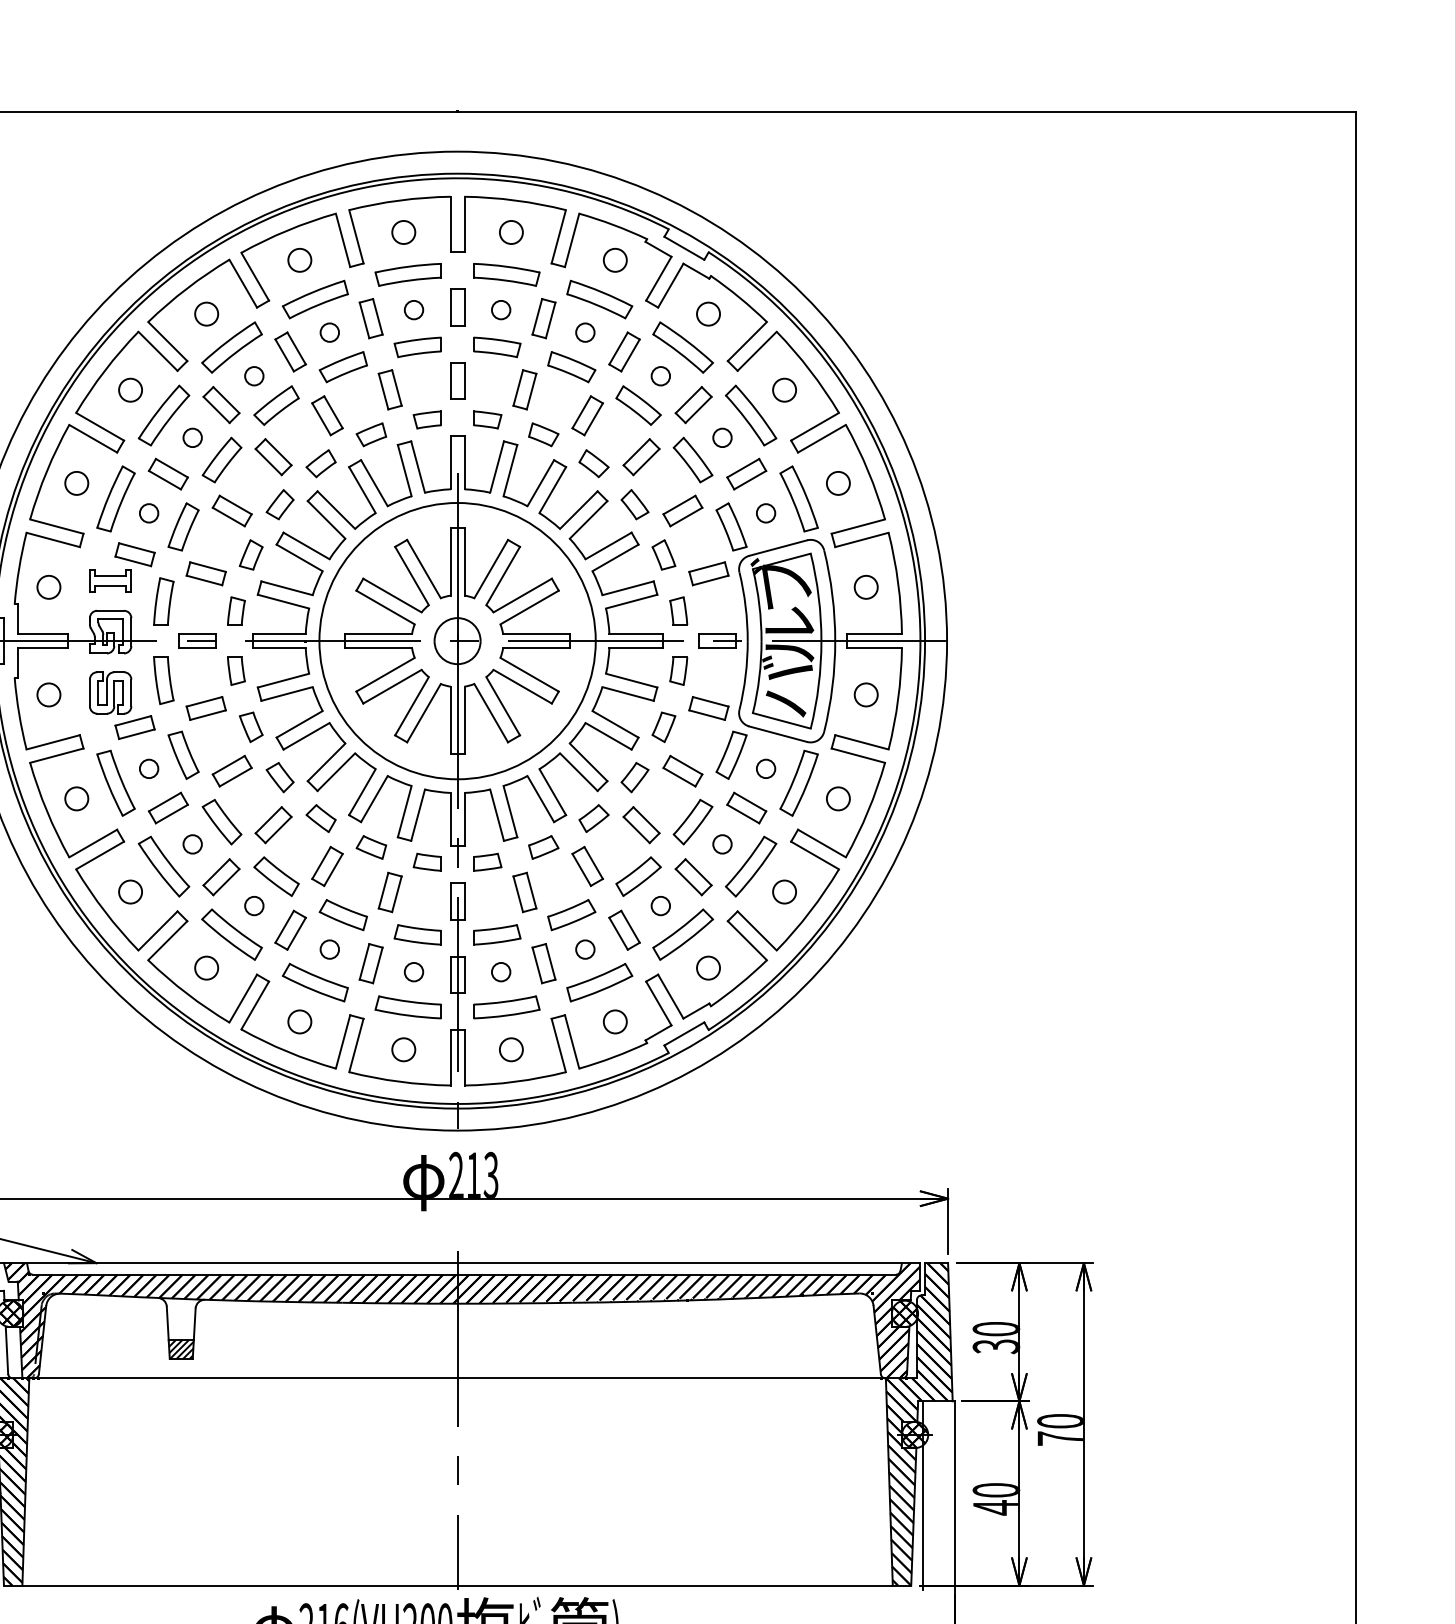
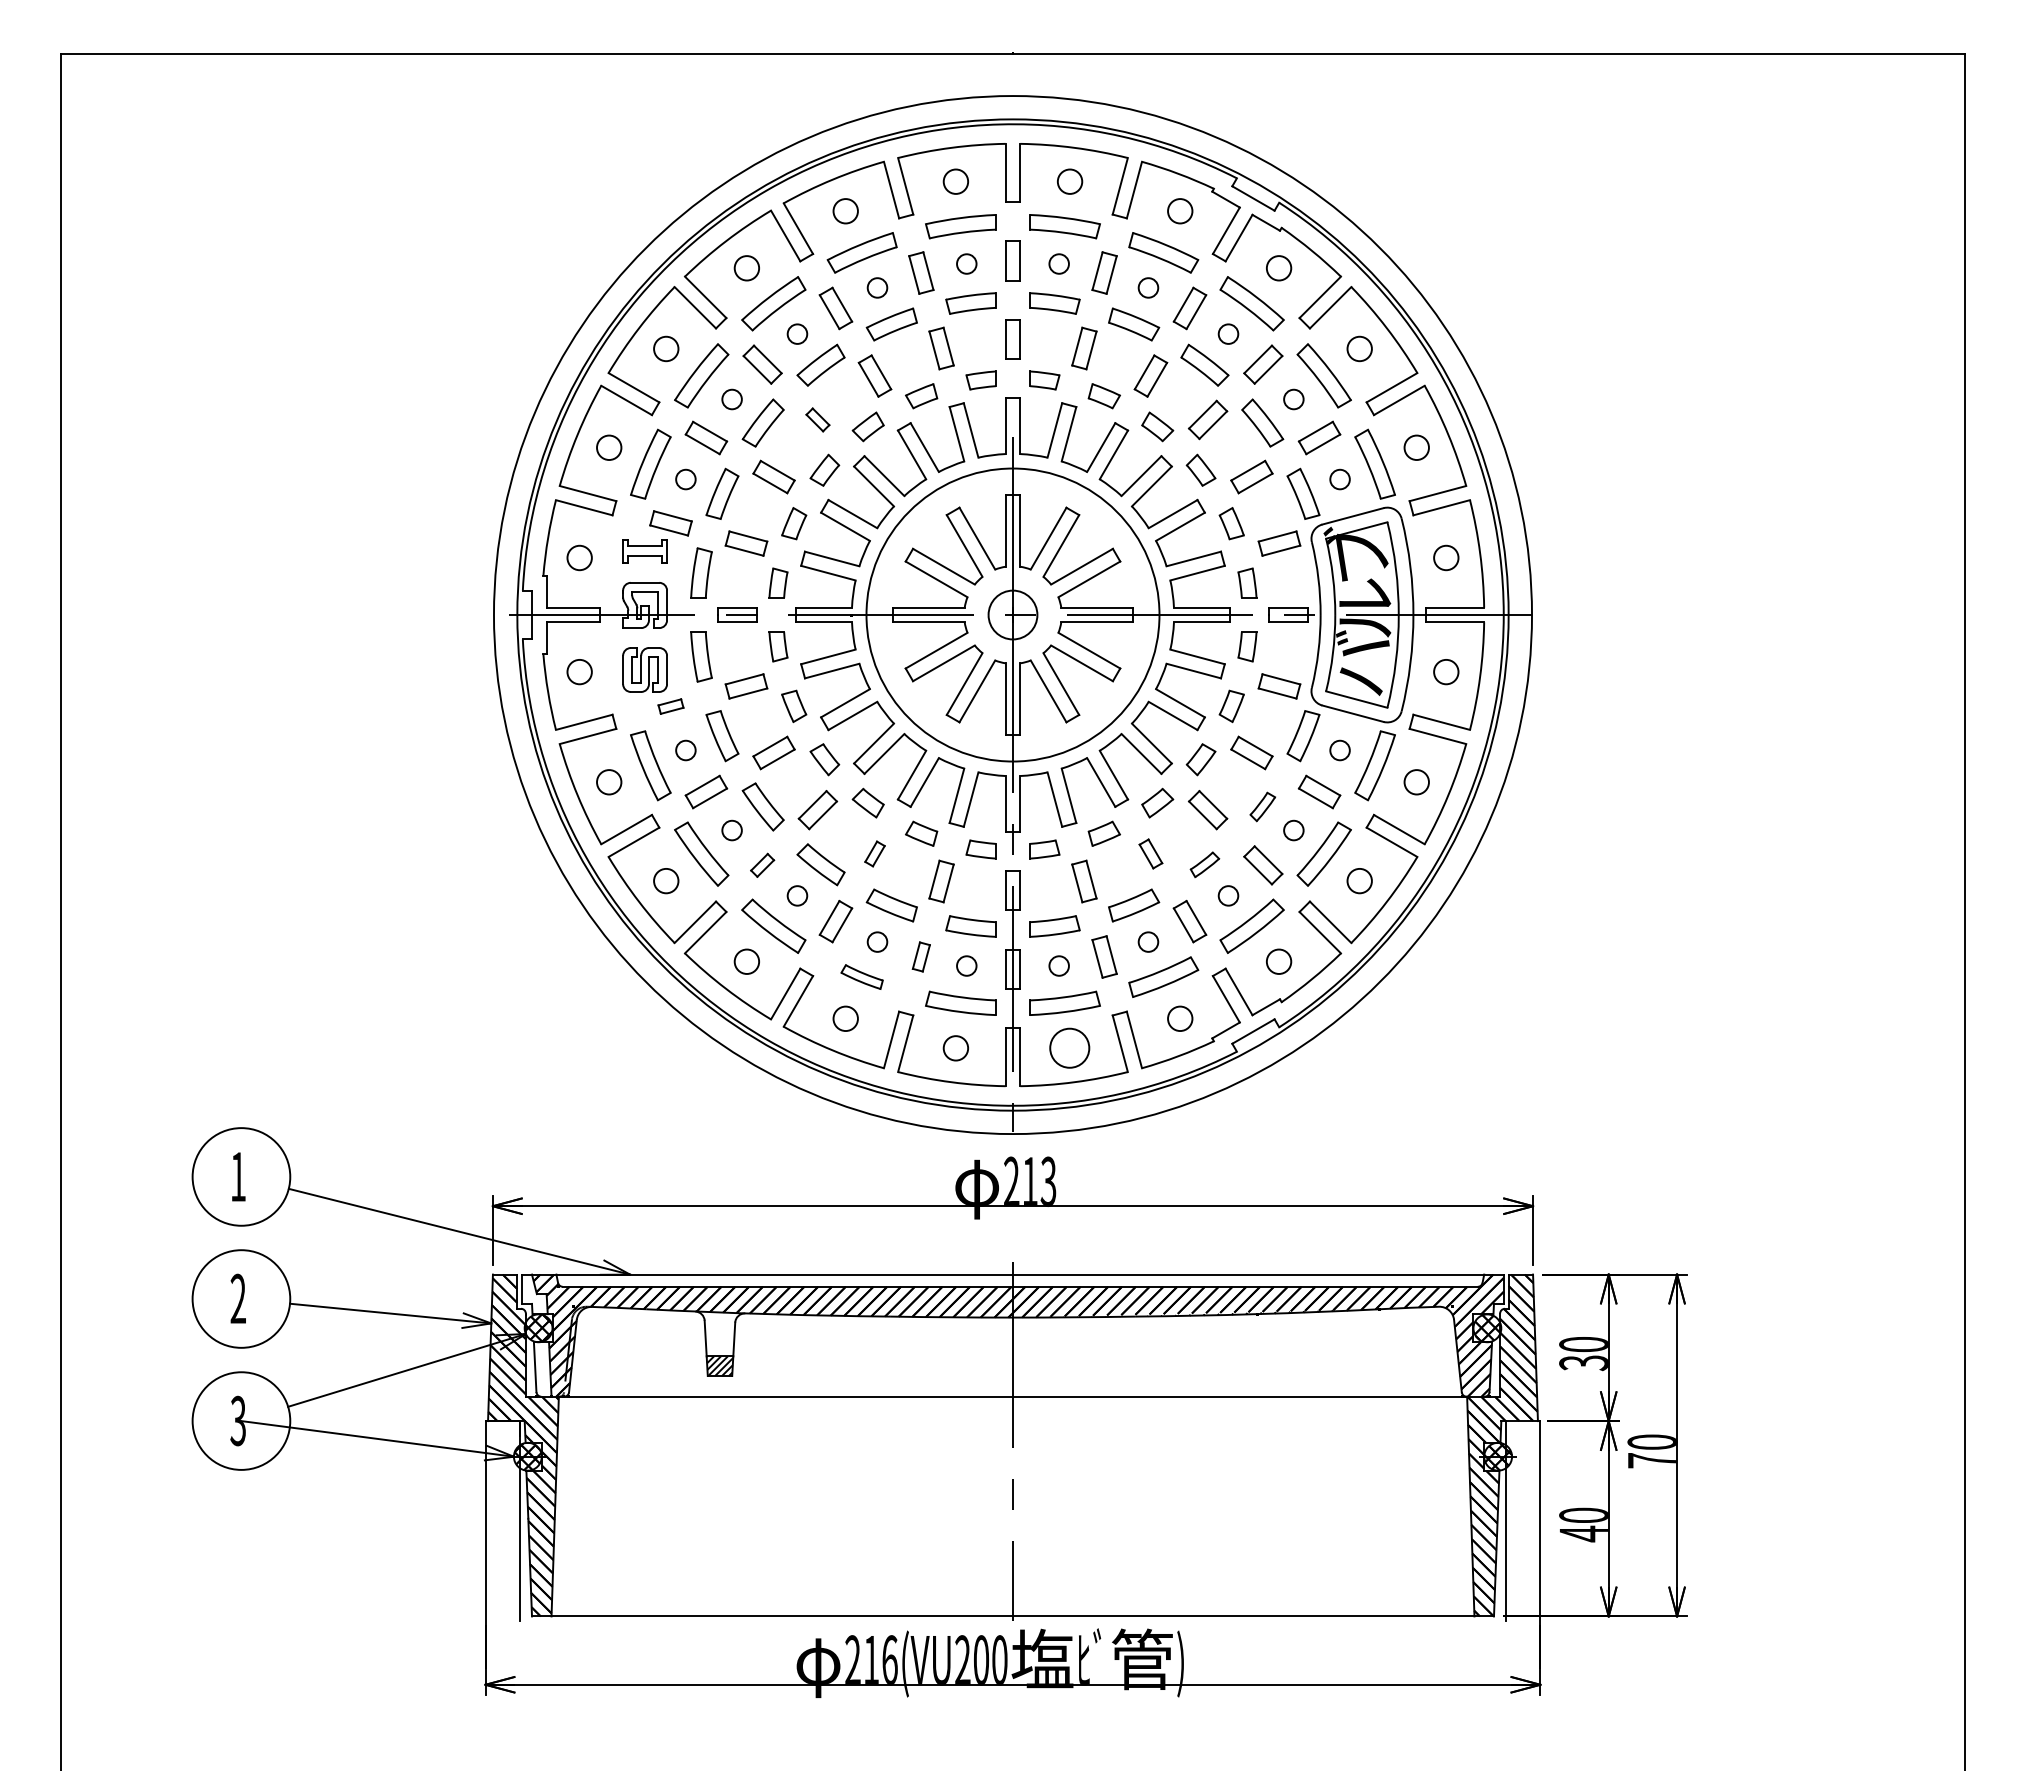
part: (273, 456) -> (817, 419), size x0.6
part: (134, 727) -> (670, 706), size x0.6
part: (692, 821) -> (1262, 806), size x0.6
part: (326, 866) -> (874, 853), size x0.6
part: (587, 866) -> (1150, 853), size x0.7
part: (638, 876) -> (1204, 864), size x0.6
part: (221, 877) -> (762, 865), size x0.6
part: (371, 963) -> (921, 956), size x0.7
part: (314, 982) -> (861, 976), size x0.6
circle: (511, 1049) -> (1070, 1048), size x1.6

